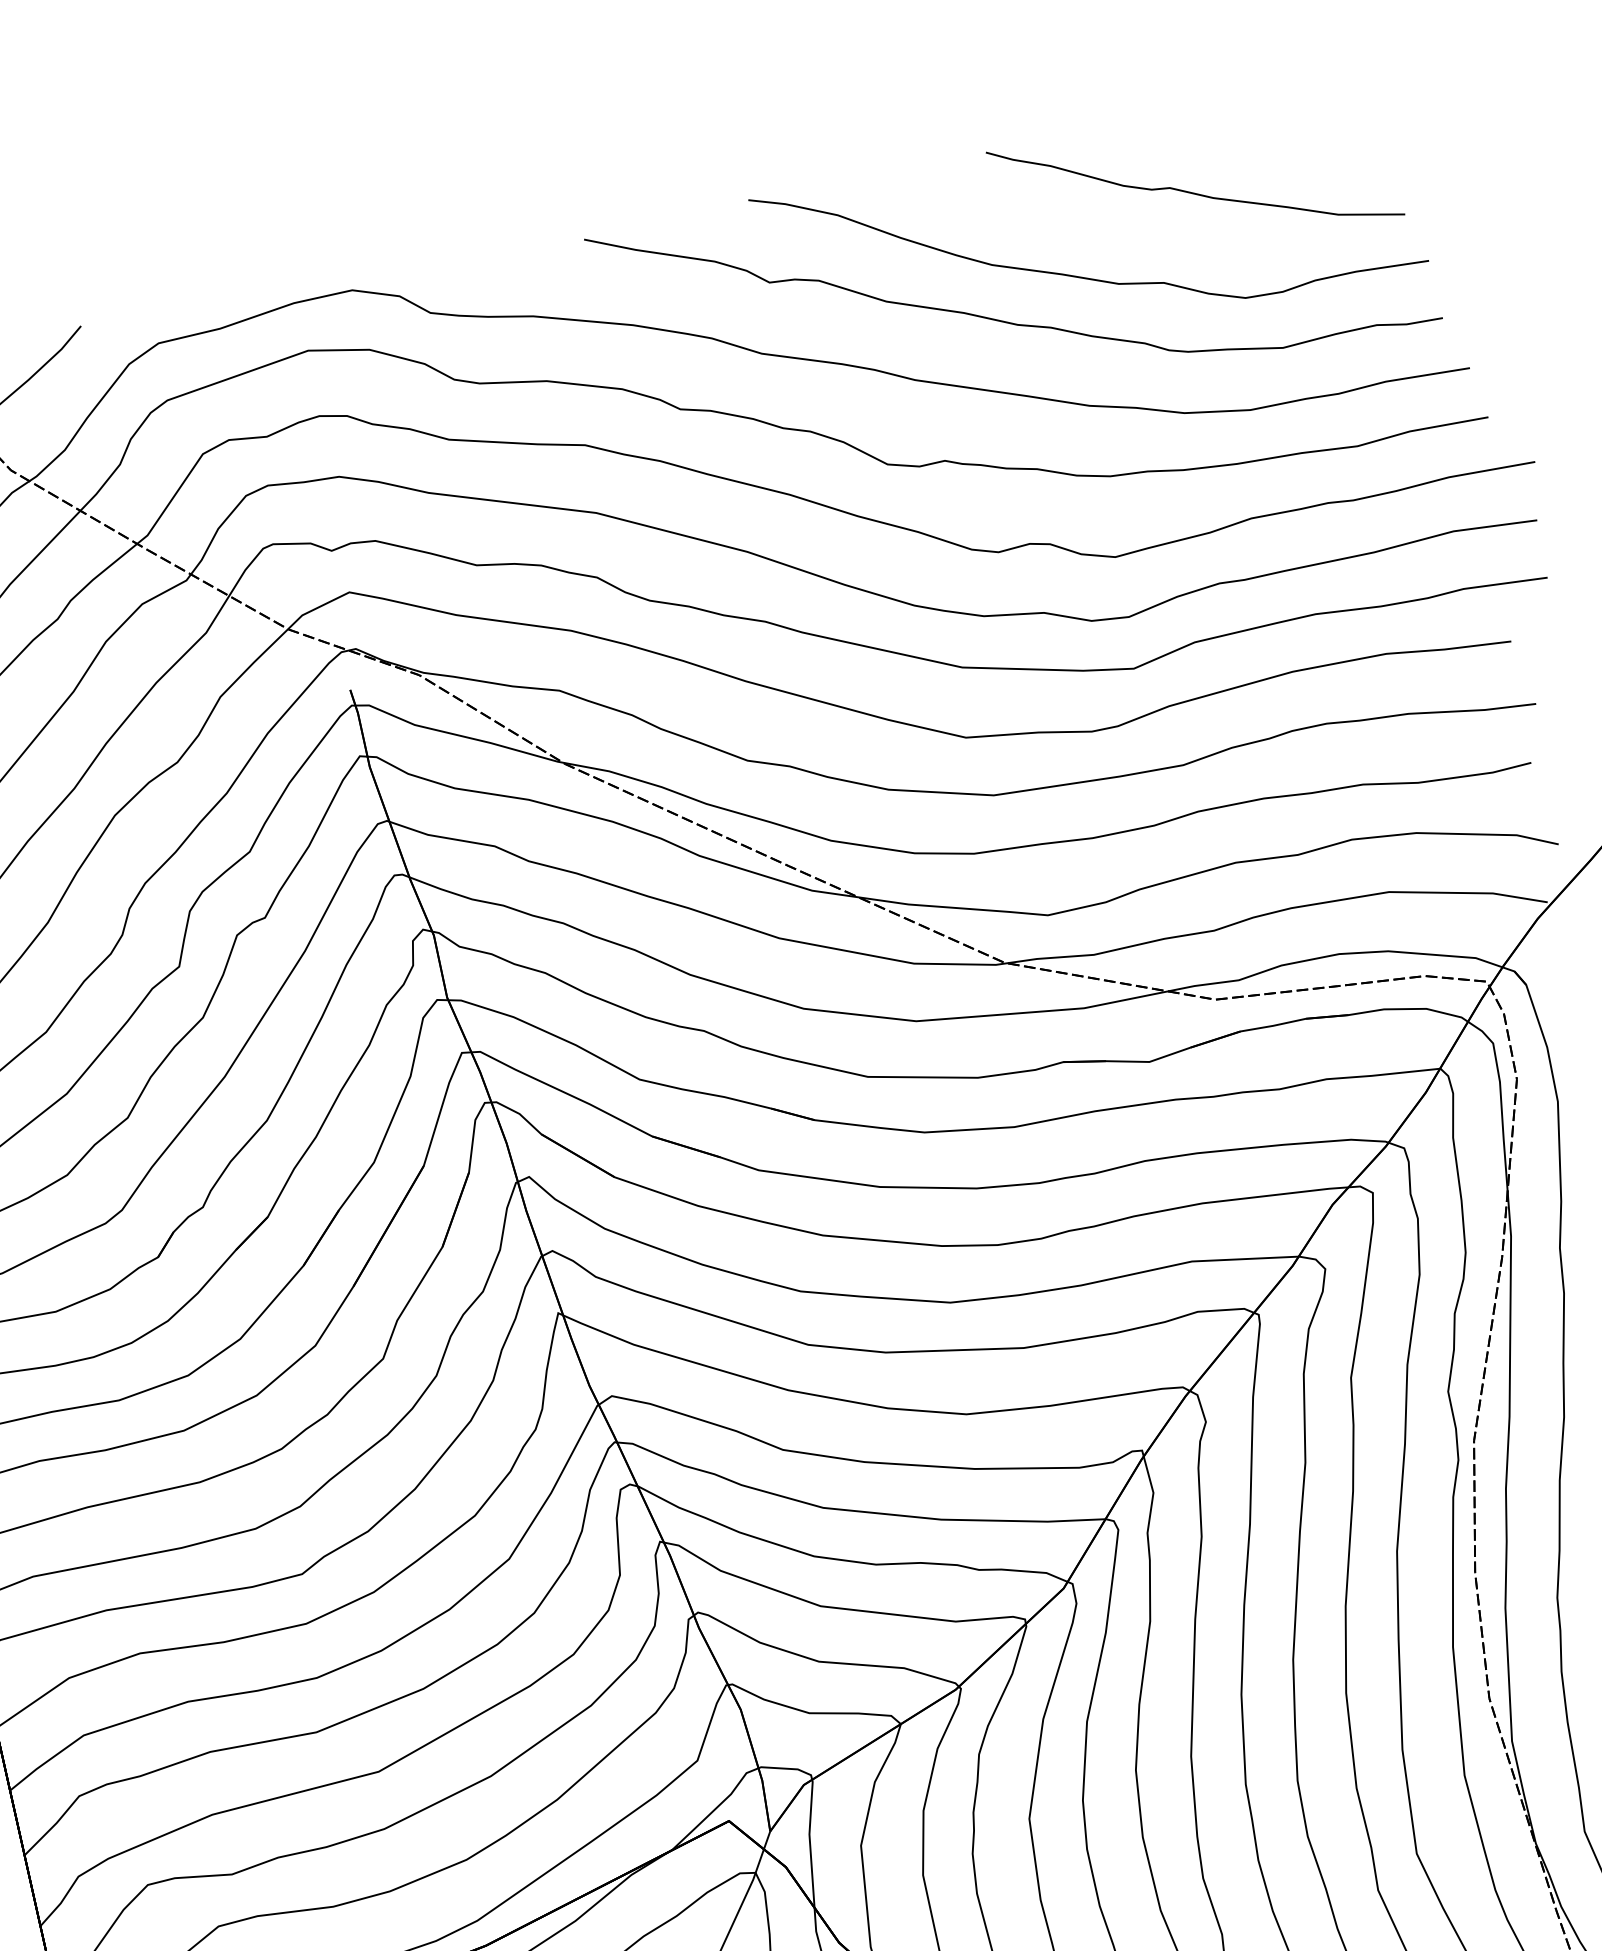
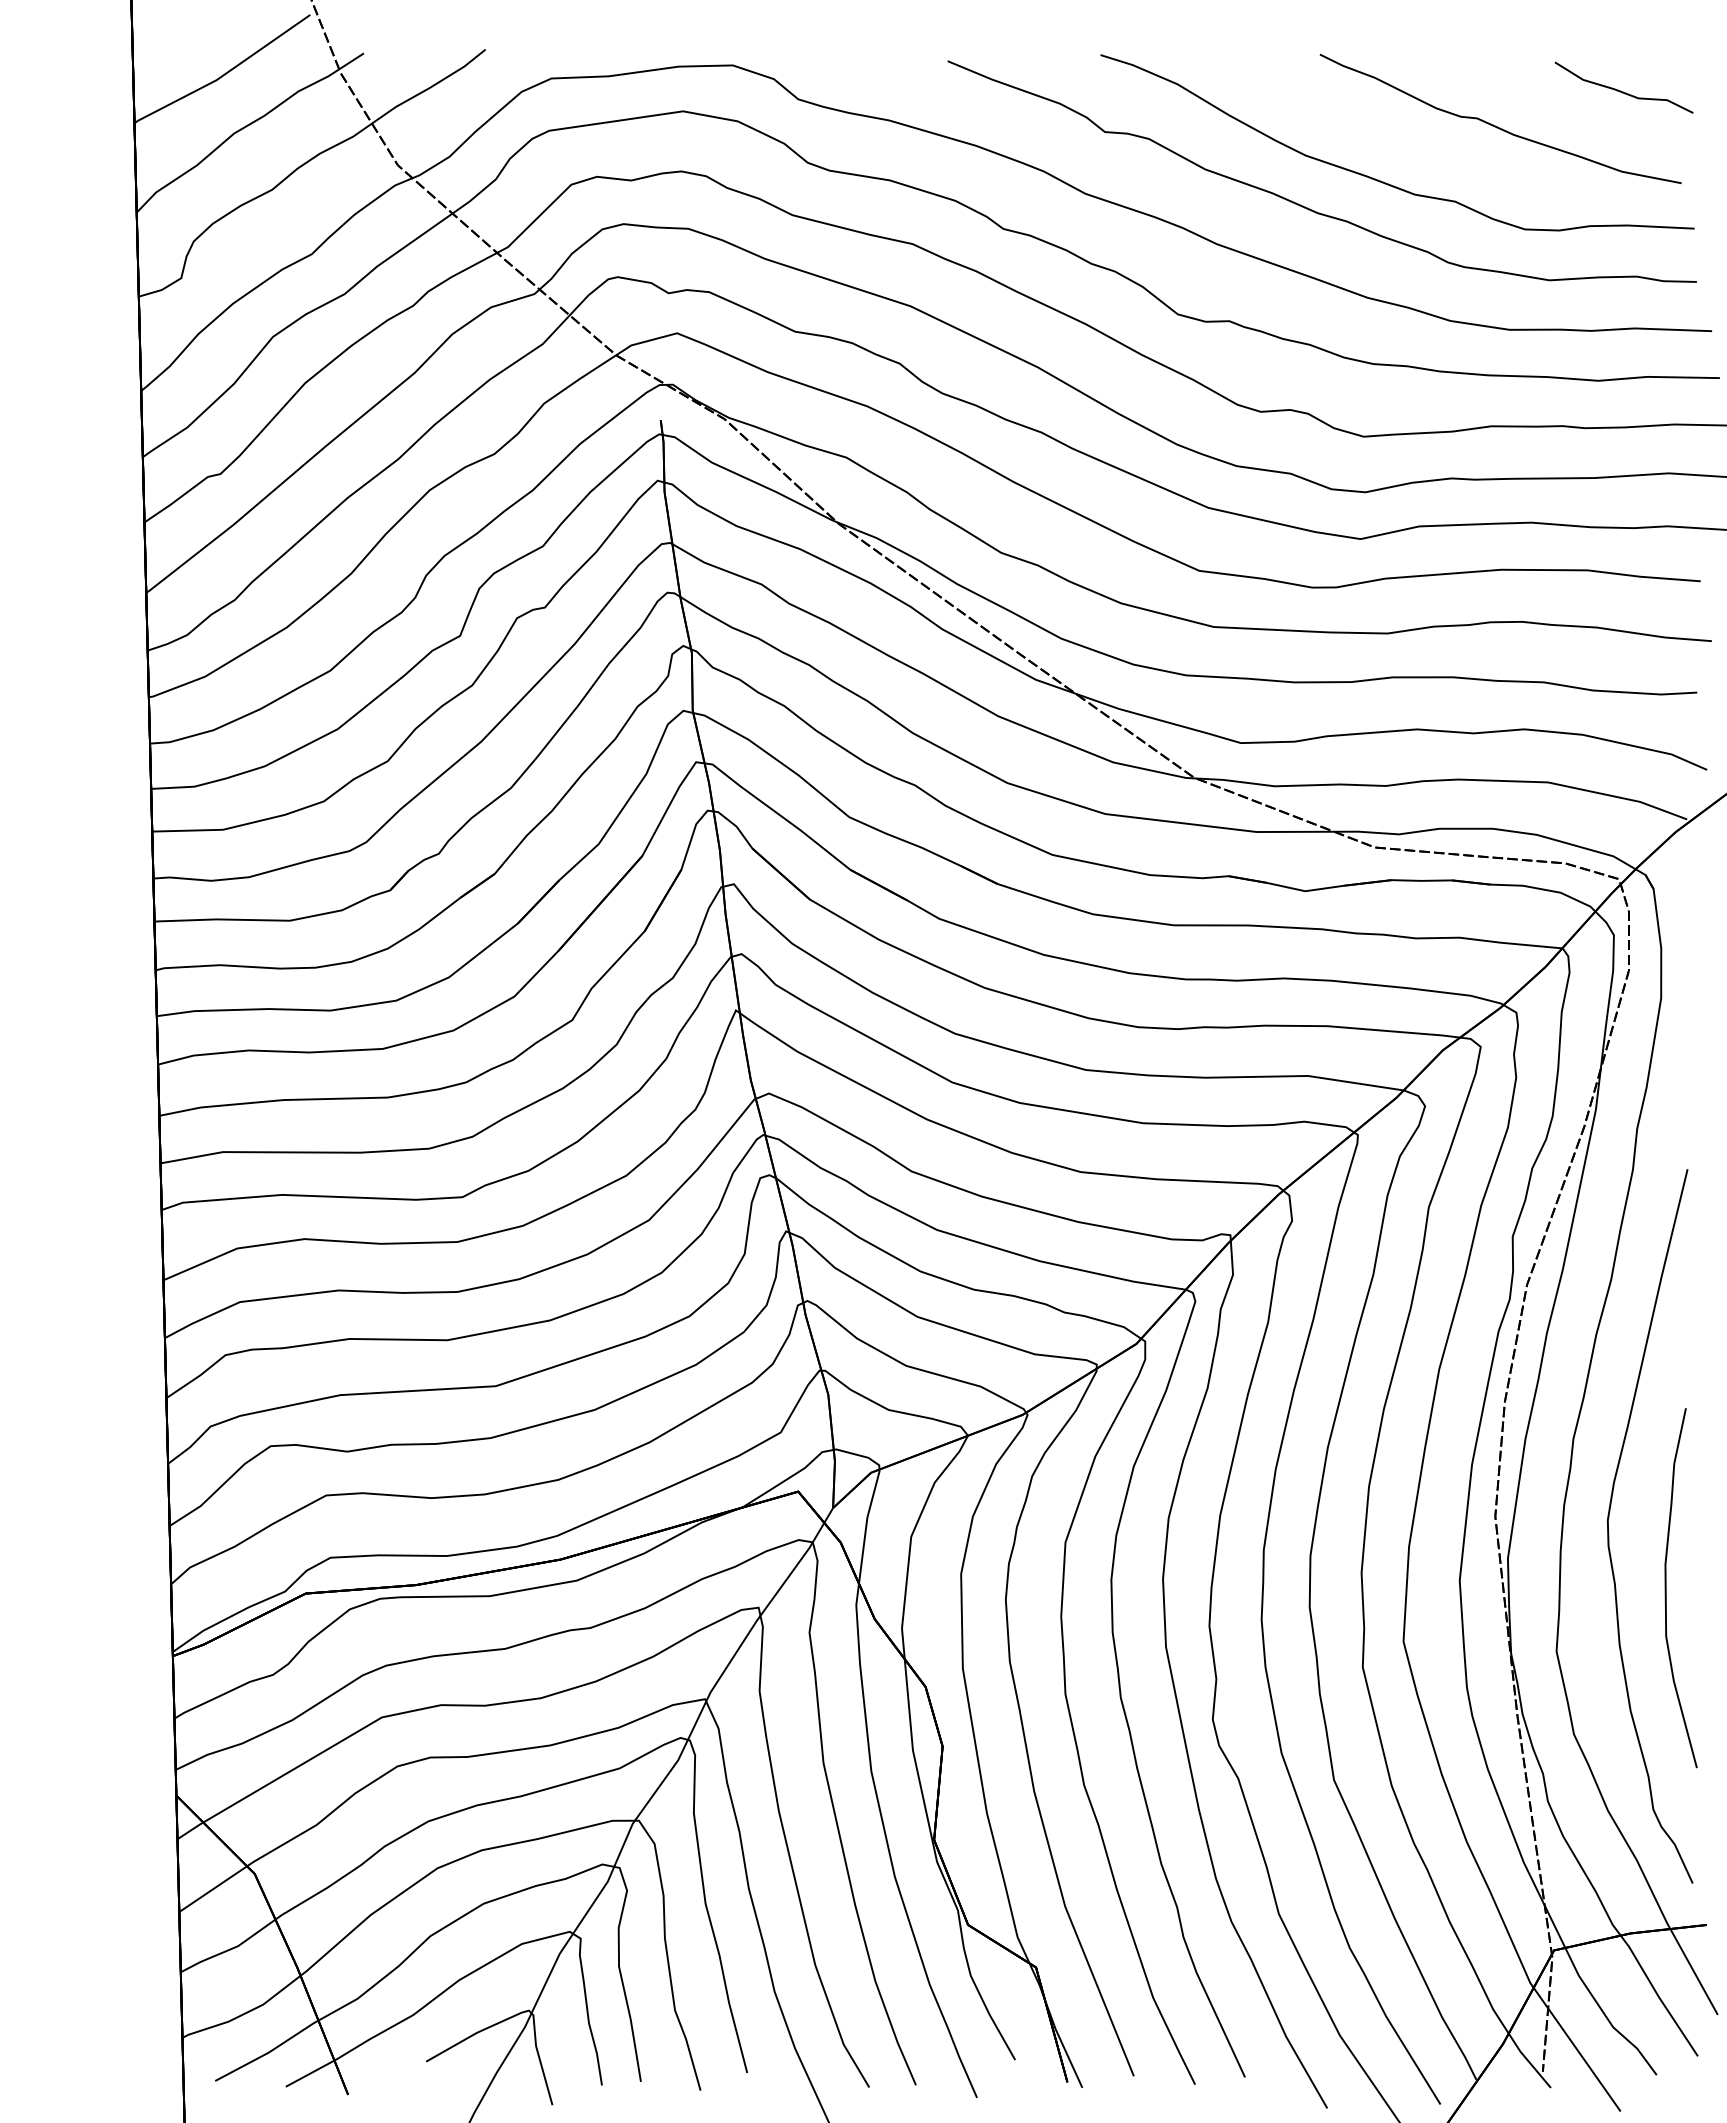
curve: (1322, 127) -> (1623, 91), added

